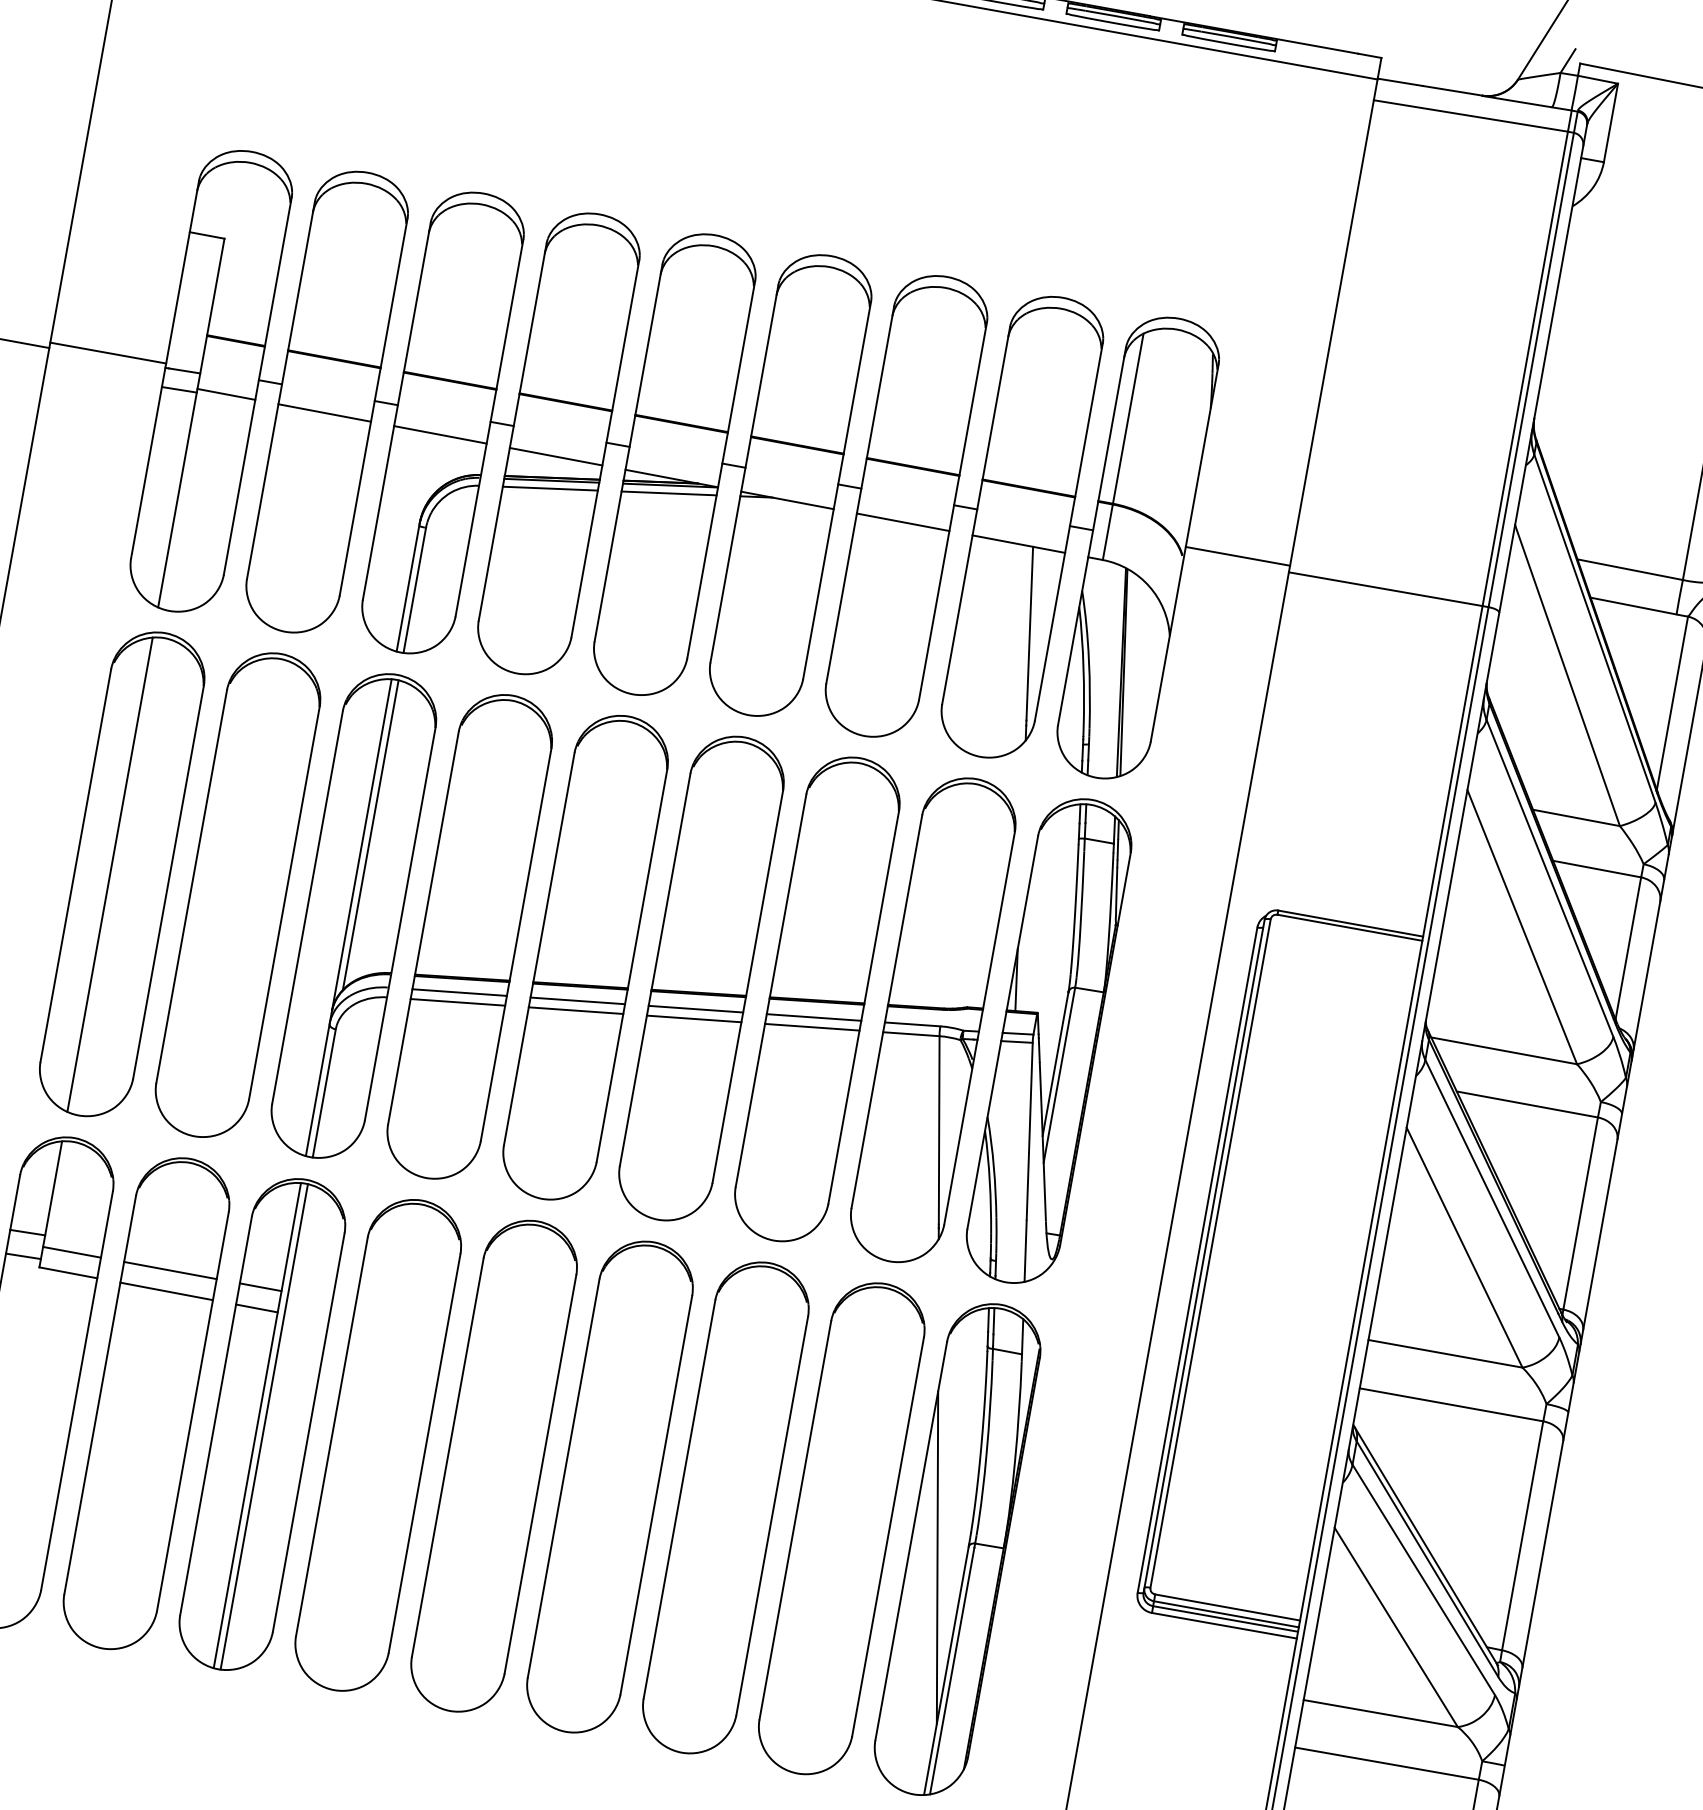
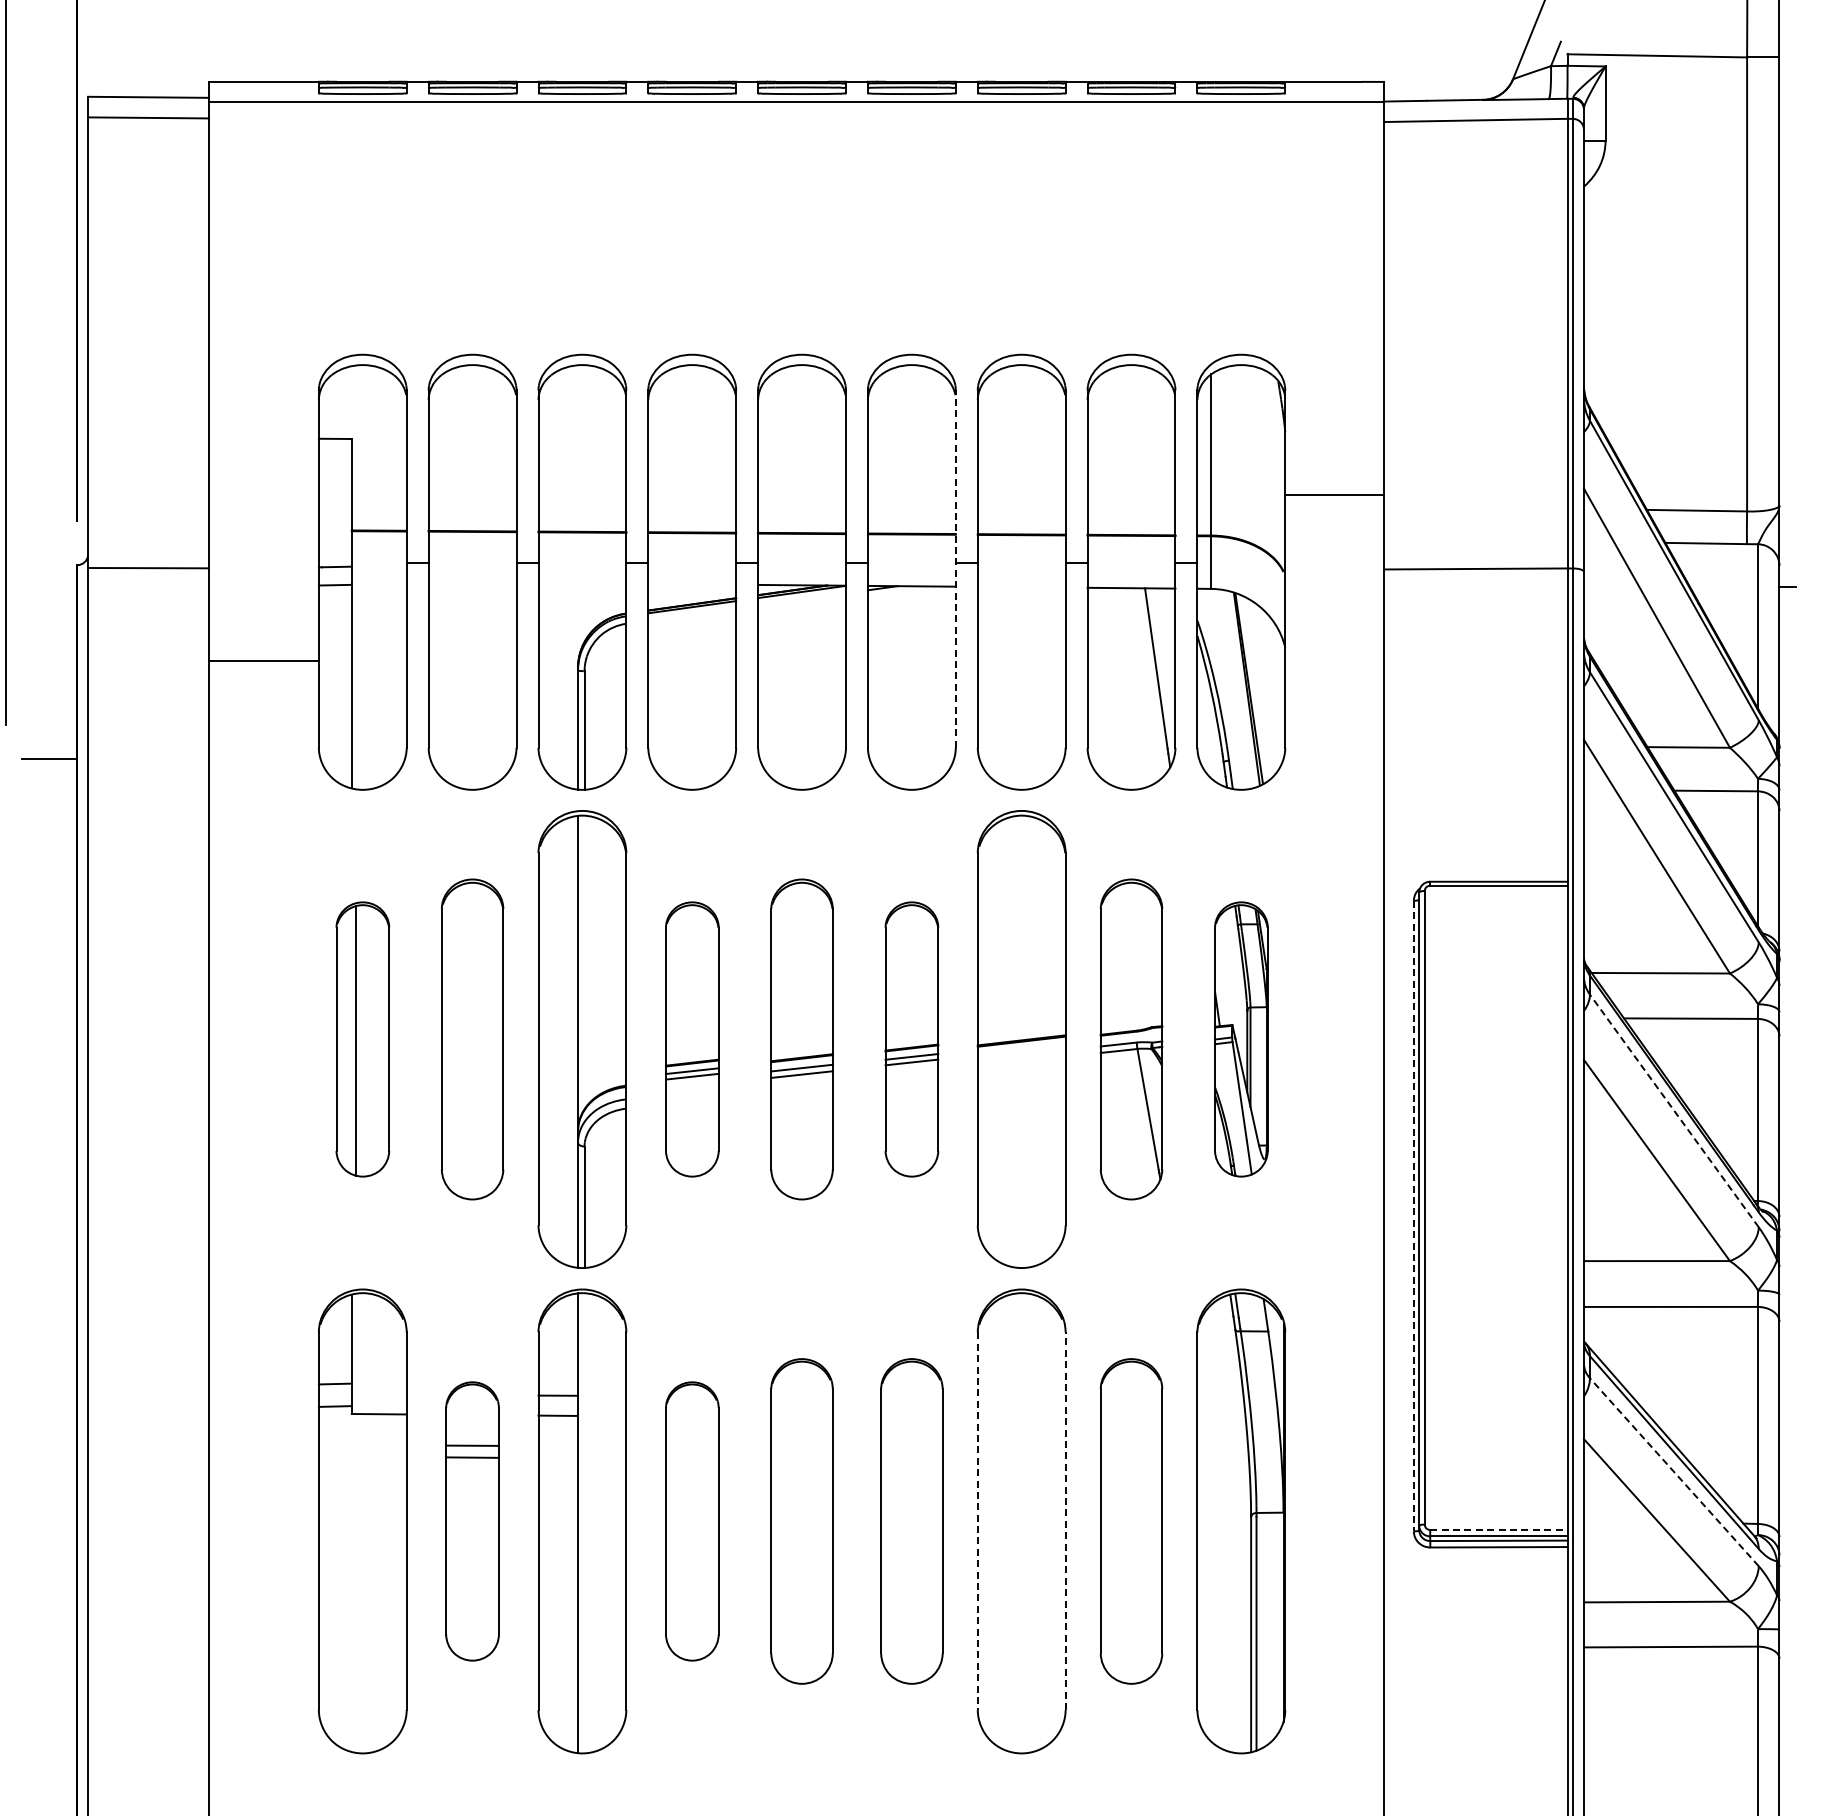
line: (107, 353) -> (263, 661), moved
line: (225, 394) -> (378, 581), removed
line: (324, 413) -> (472, 582), removed
line: (440, 434) -> (582, 583), removed
line: (556, 456) -> (692, 584), removed
line: (550, 488) -> (692, 614), removed
line: (836, 490) -> (955, 569), solid -> dashed
line: (668, 493) -> (801, 599), removed
line: (903, 521) -> (1021, 586), removed
line: (1237, 556) -> (1334, 495), moved
line: (370, 835) -> (584, 962), removed
part: (121, 874) -> (362, 1039), size x0.6
part: (237, 895) -> (472, 1039), size x0.7
part: (469, 936) -> (692, 1039), size x0.6
part: (584, 957) -> (801, 1039), size x0.7
part: (701, 978) -> (911, 1039), size x0.6
line: (813, 1017) -> (1021, 1056), removed
part: (933, 1020) -> (1131, 1039), size x0.7
line: (812, 1026) -> (1021, 1065), removed
part: (1049, 1041) -> (1241, 1039), size x0.6
line: (1492, 1198) -> (1674, 1110), solid -> dashed
line: (71, 1251) -> (378, 1394), removed
line: (1197, 1260) -> (1413, 1216), solid -> dashed
part: (146, 1403) -> (472, 1521), size x0.6
line: (264, 1427) -> (584, 1523), removed
part: (378, 1445) -> (692, 1521), size x0.6
part: (493, 1466) -> (801, 1521), size x0.7
part: (609, 1487) -> (911, 1521), size x0.7
line: (679, 1499) -> (977, 1521), solid -> dashed
line: (772, 1516) -> (1065, 1521), solid -> dashed
part: (841, 1528) -> (1131, 1521), size x0.7
line: (937, 1557) -> (1224, 1531), removed
line: (1424, 1579) -> (1674, 1471), solid -> dashed
line: (1227, 1606) -> (1498, 1529), solid -> dashed

